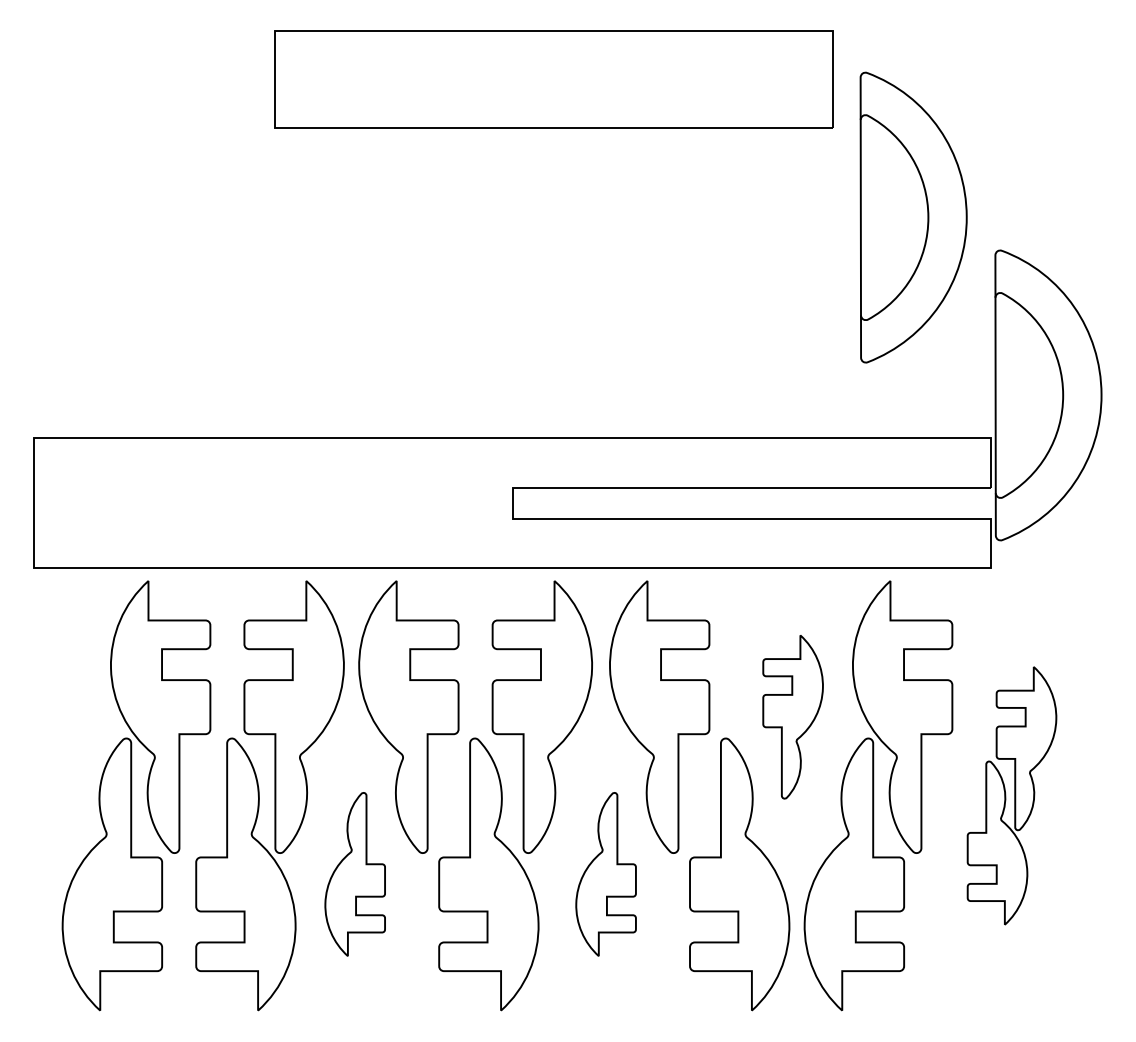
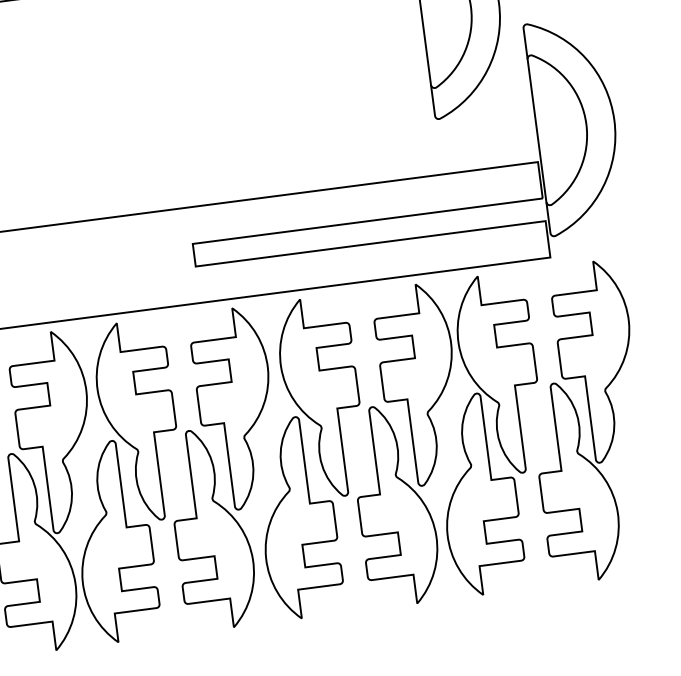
part: (792, 716) -> (419, 384), size x1.67
part: (1011, 795) -> (586, 421), size x1.67
part: (354, 874) -> (113, 541), size x1.67
part: (605, 874) -> (297, 517), size x1.67

